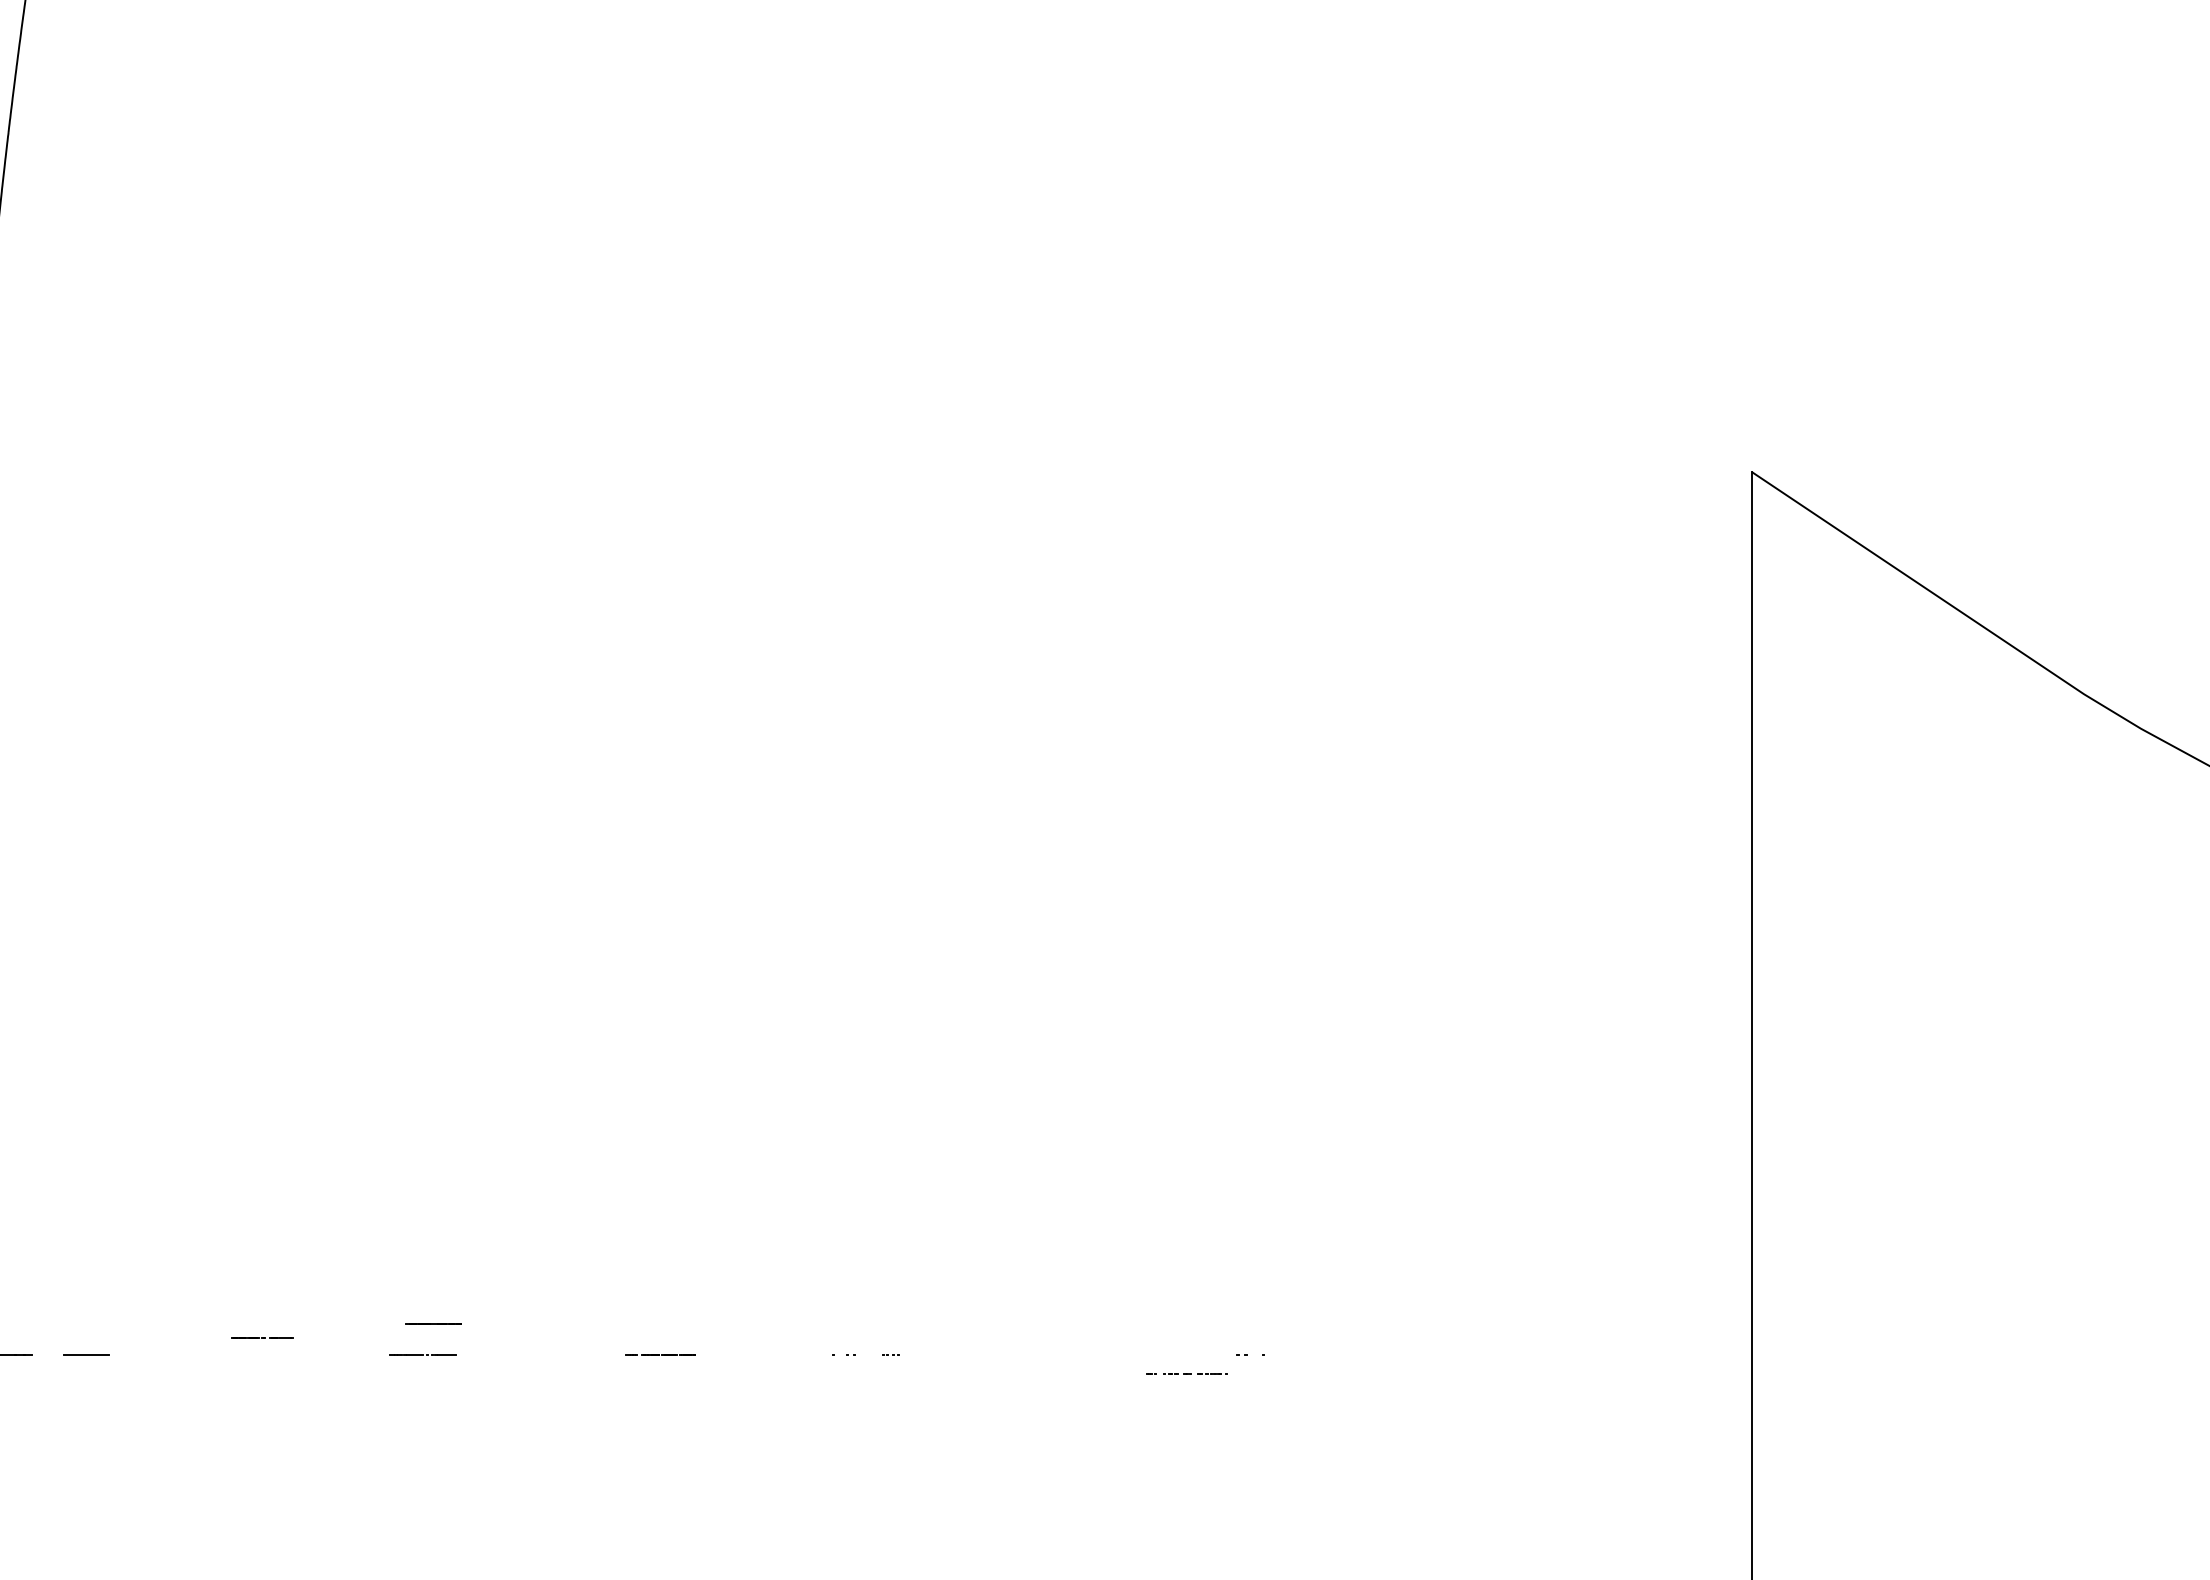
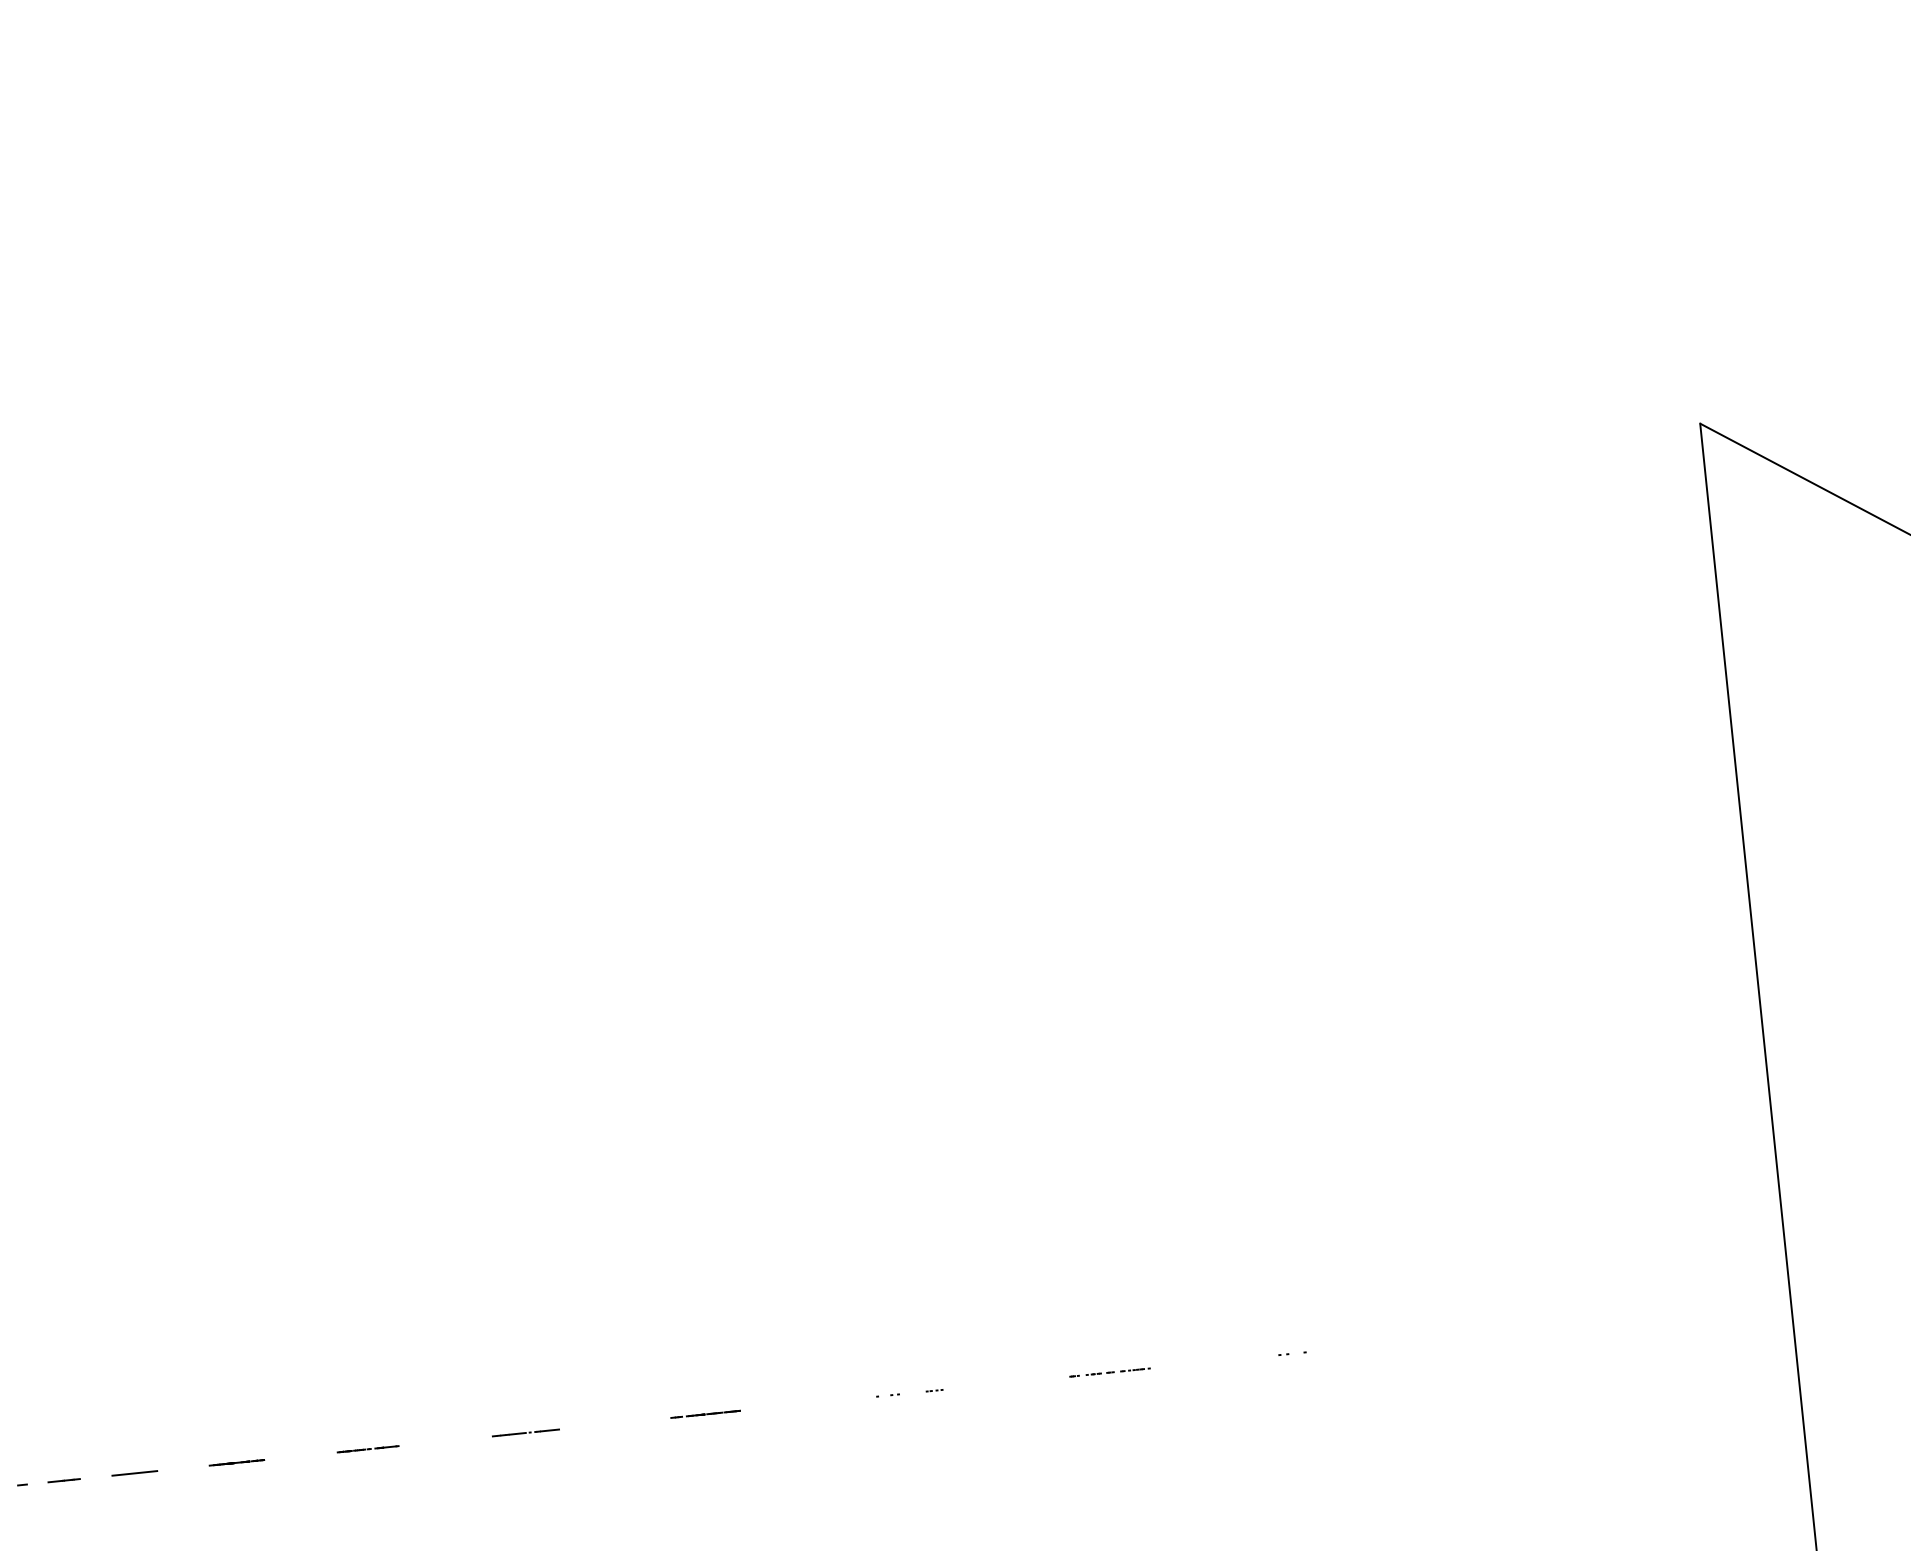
line: (433, 1323) -> (236, 1462), moved
line: (262, 1337) -> (368, 1448), moved
line: (422, 1354) -> (525, 1432), moved
line: (1186, 1373) -> (1109, 1371), moved

